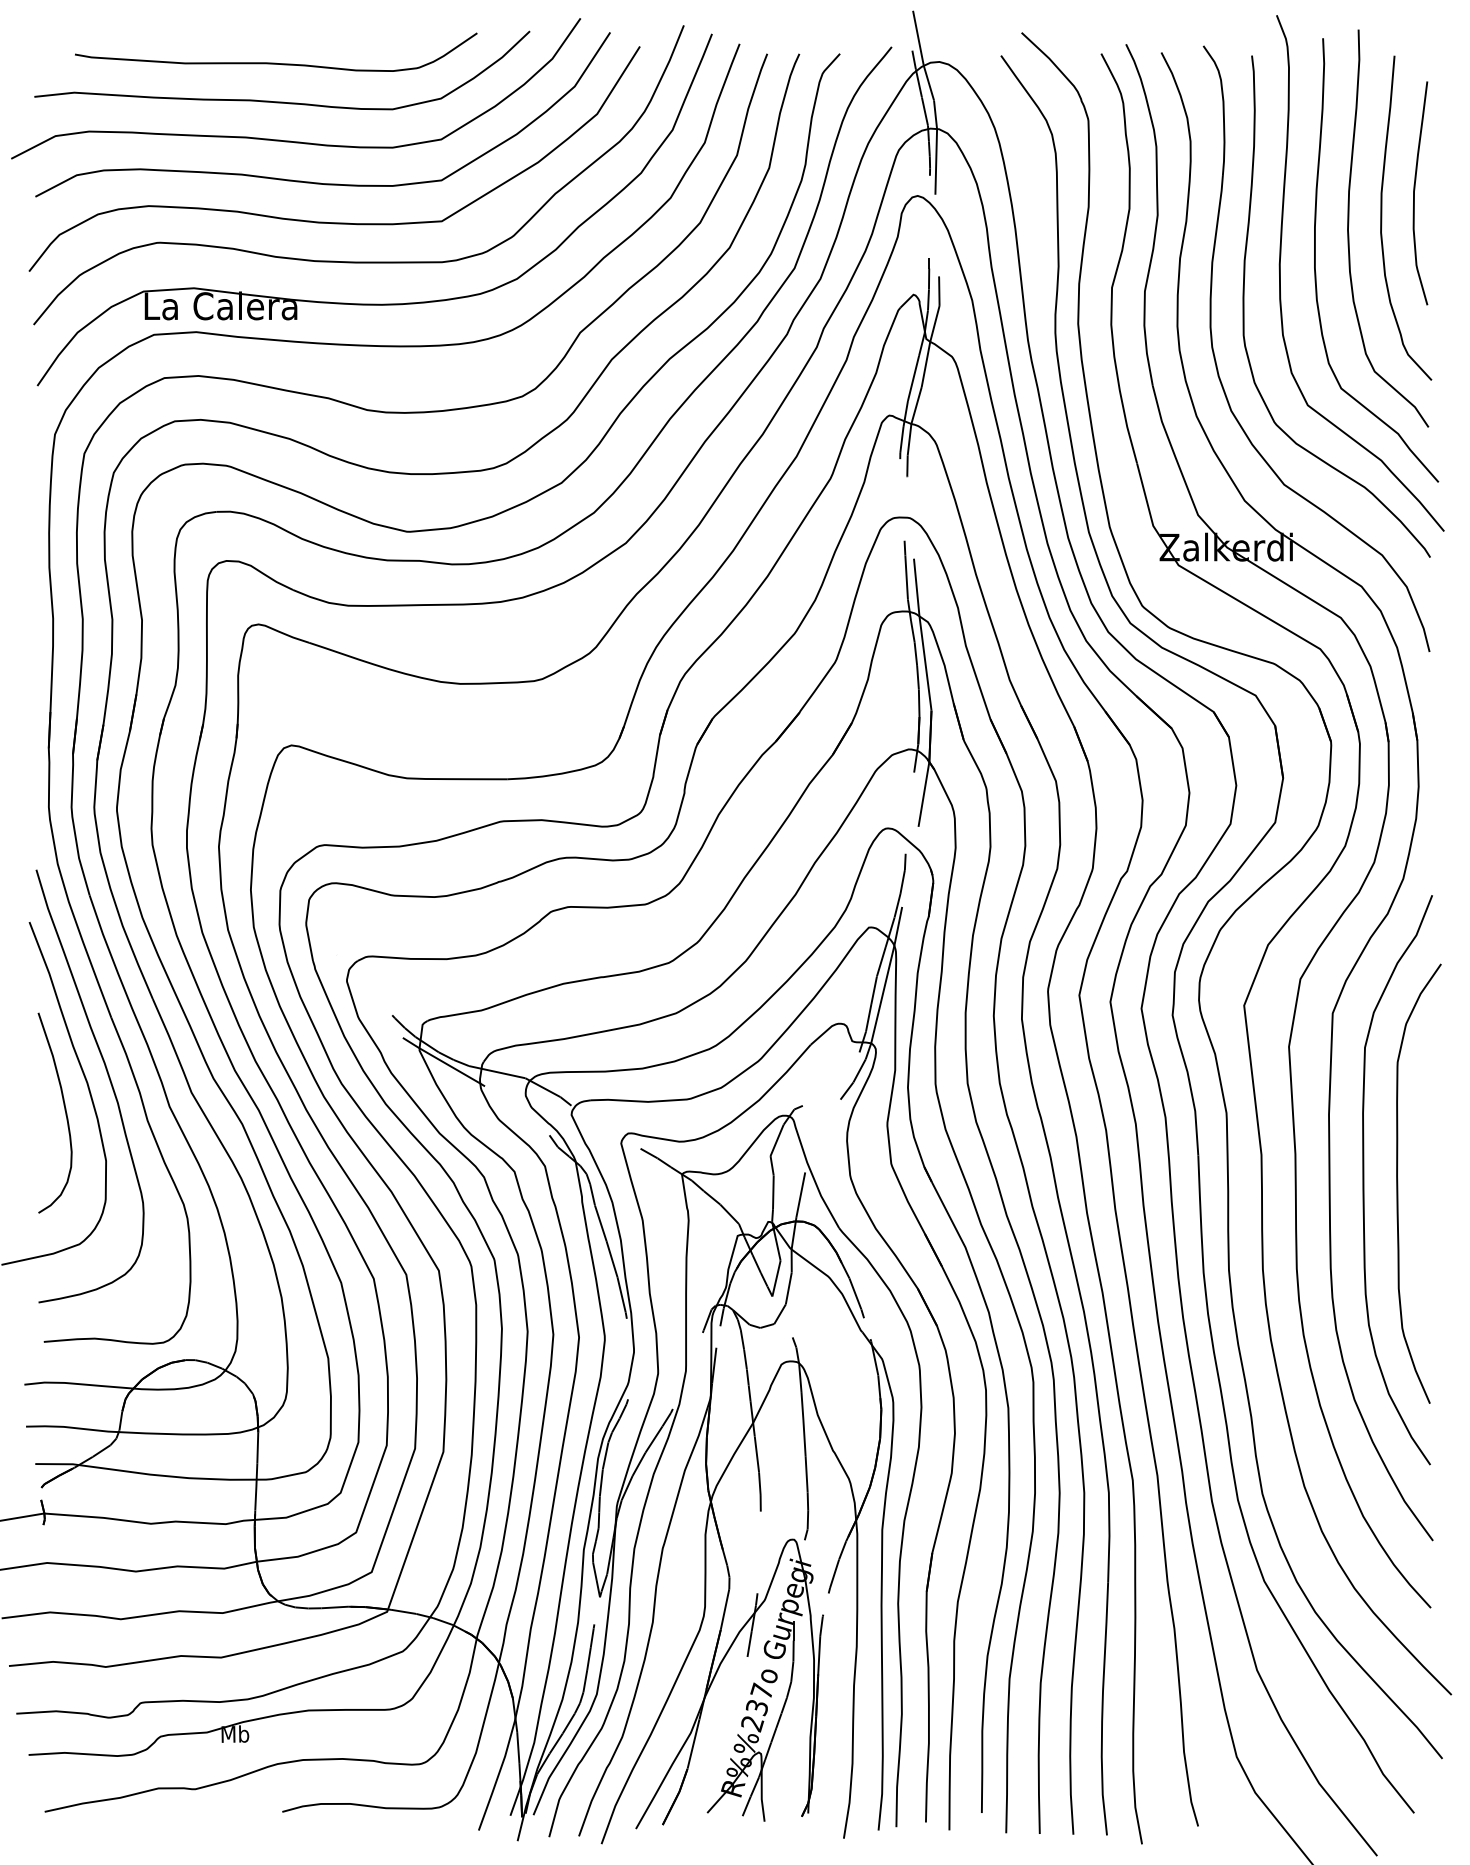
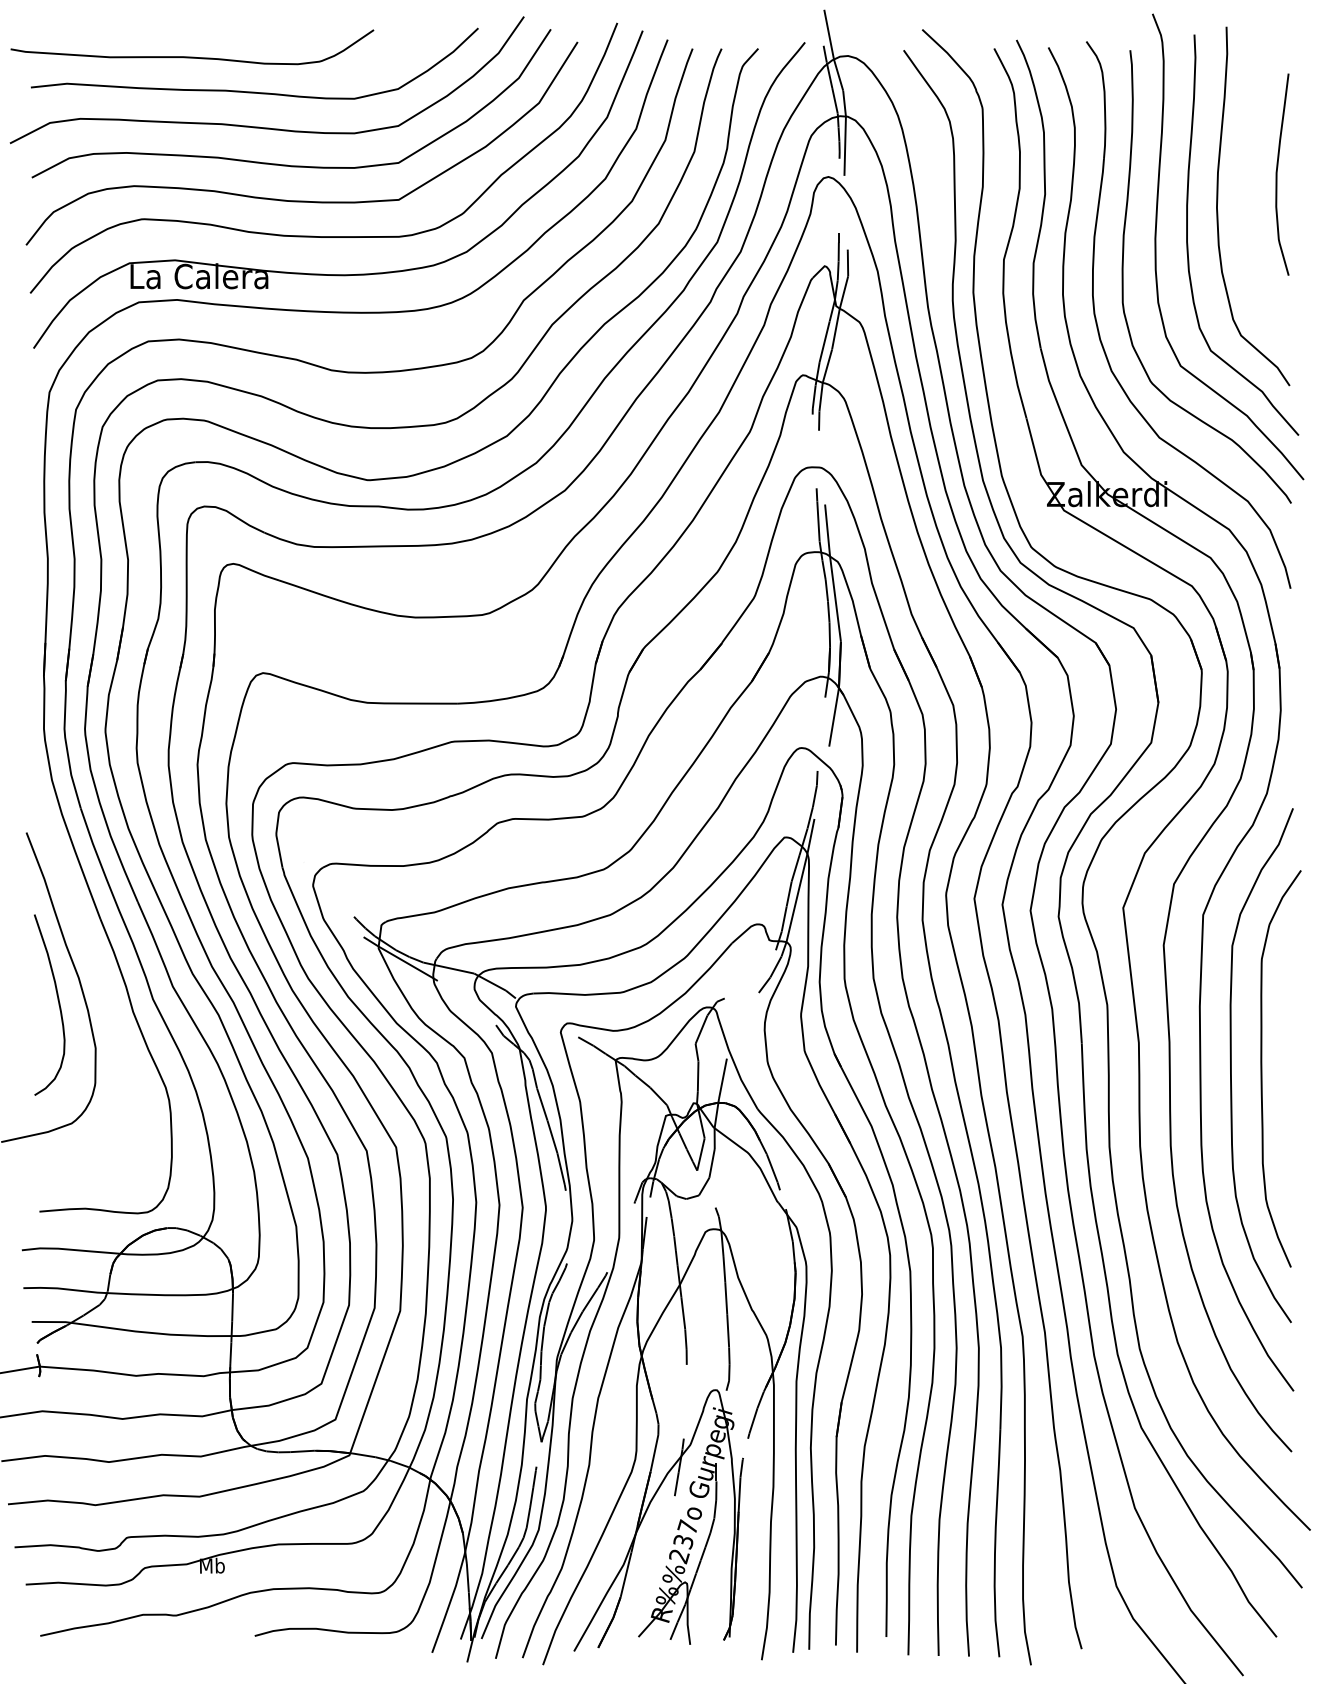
curve: (276, 62) -> (192, 56), moved
curve: (1382, 217) -> (1248, 196), removed
curve: (108, 1078) -> (97, 973), removed

